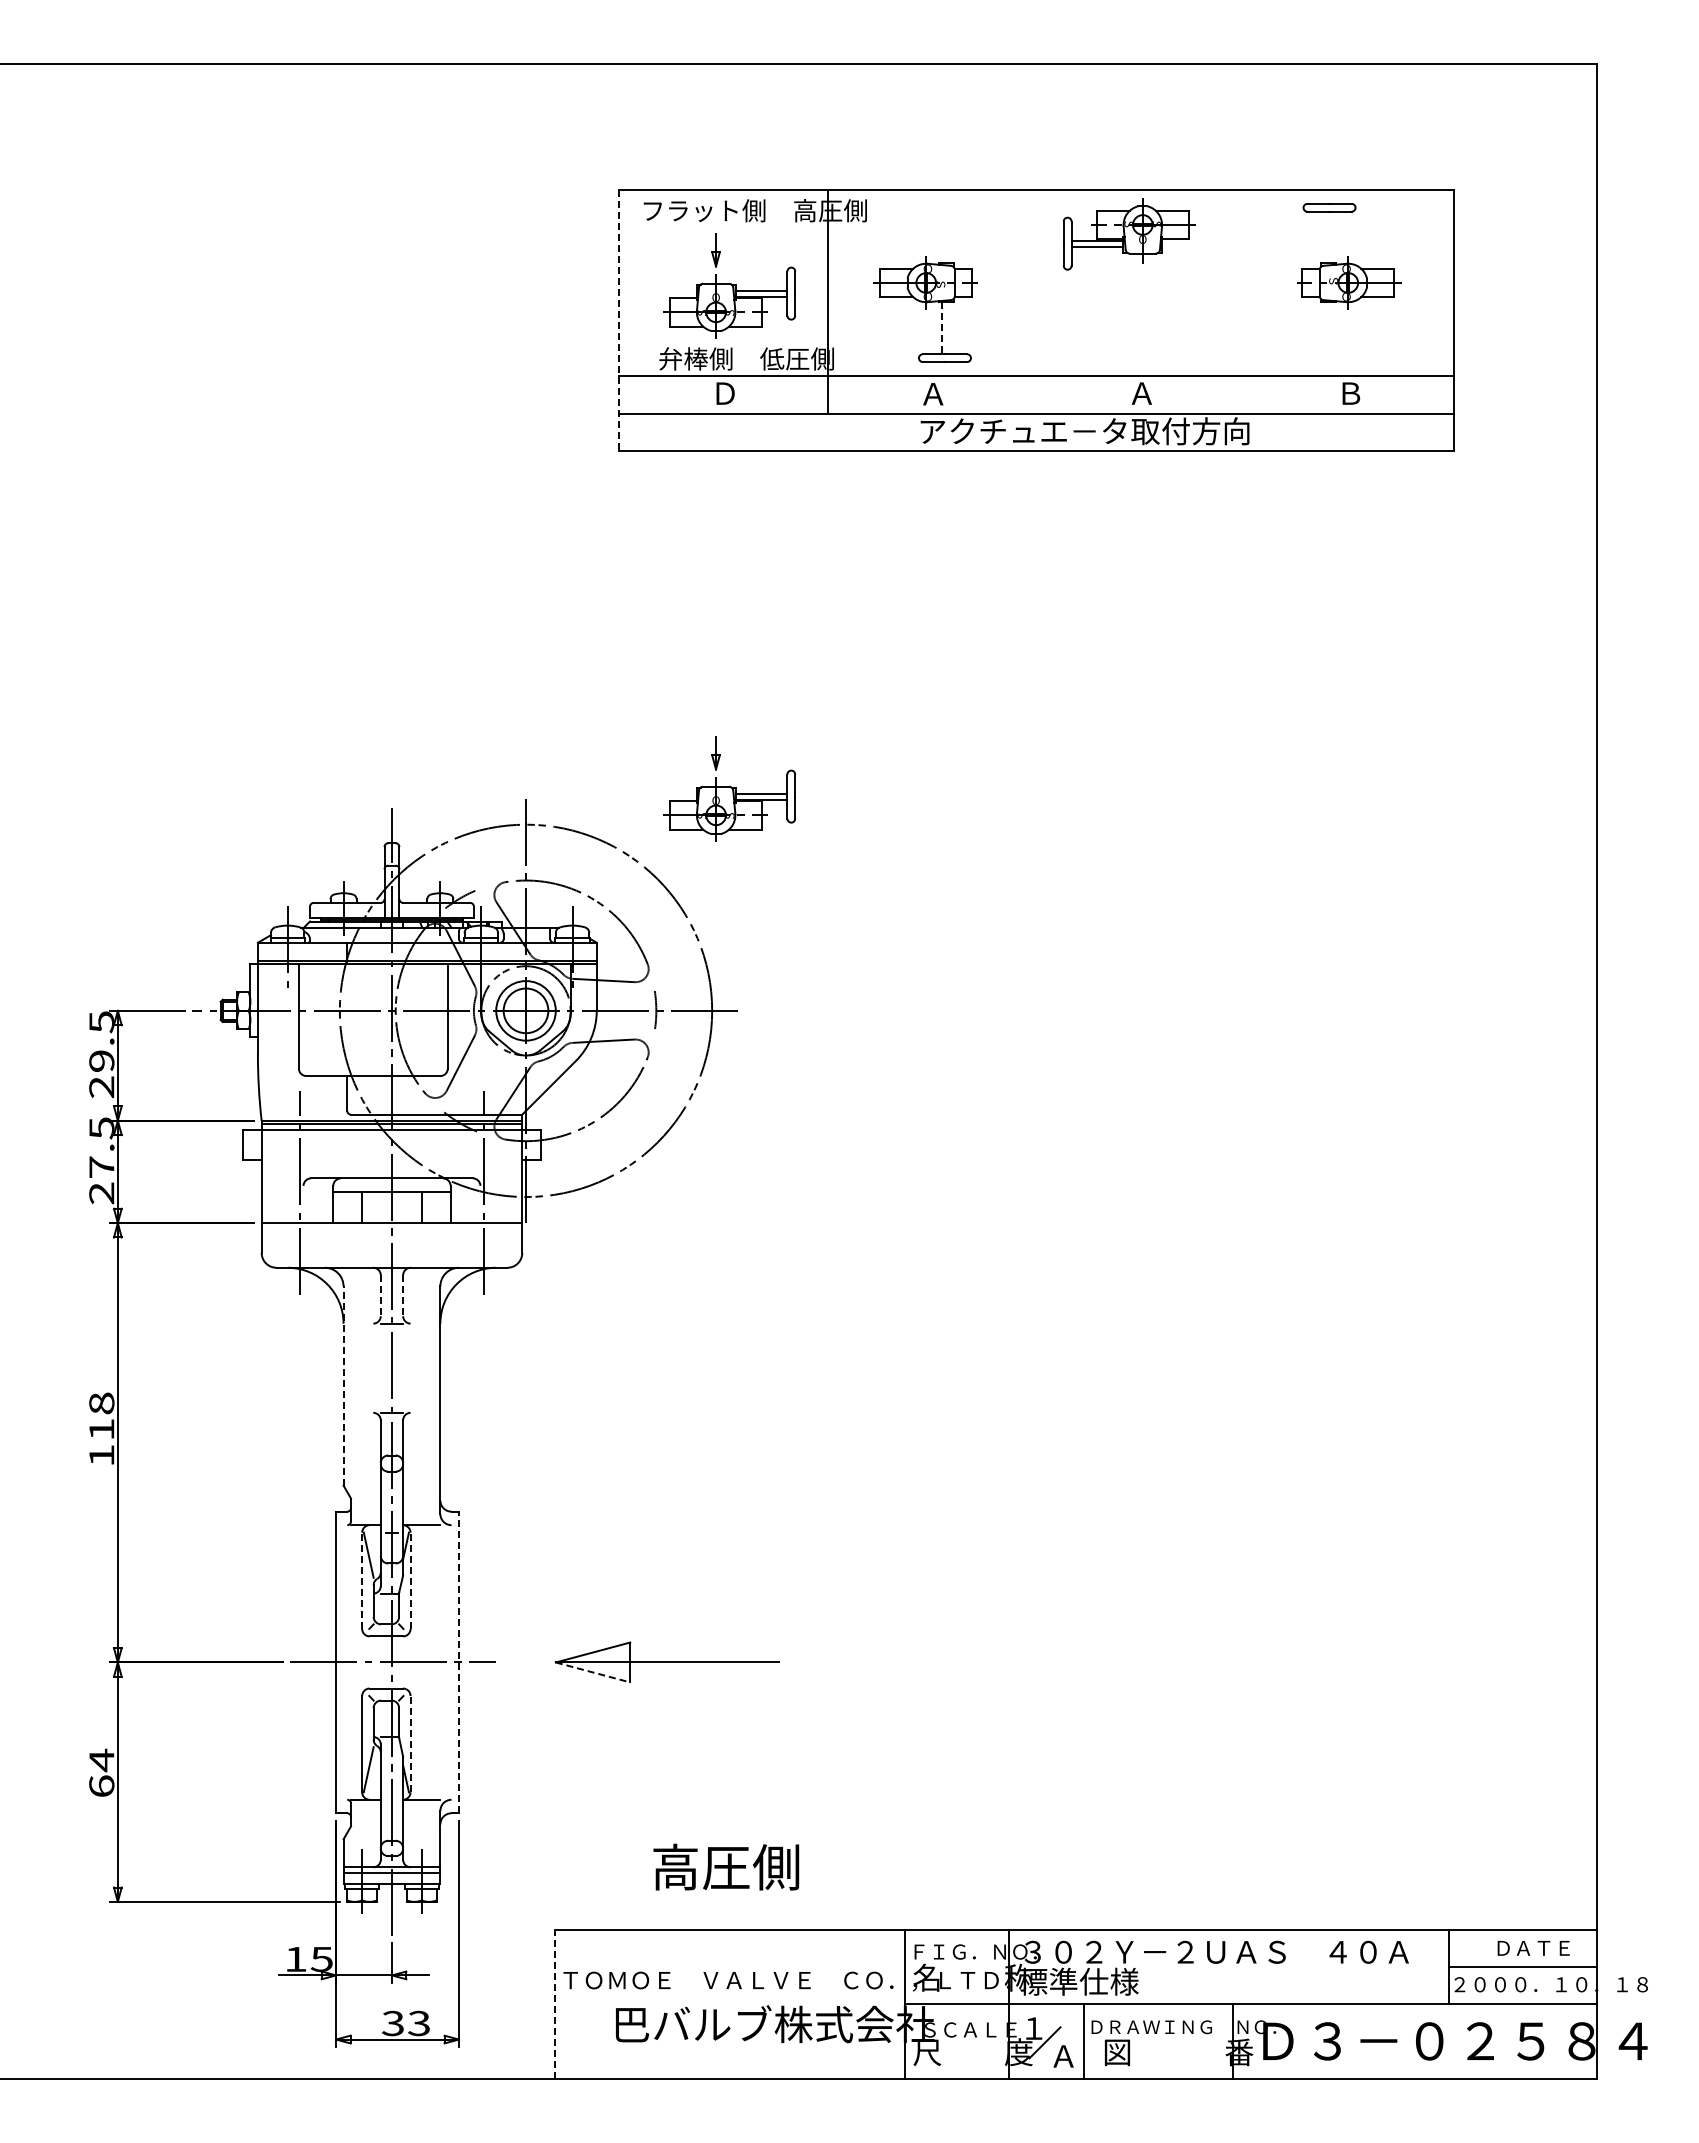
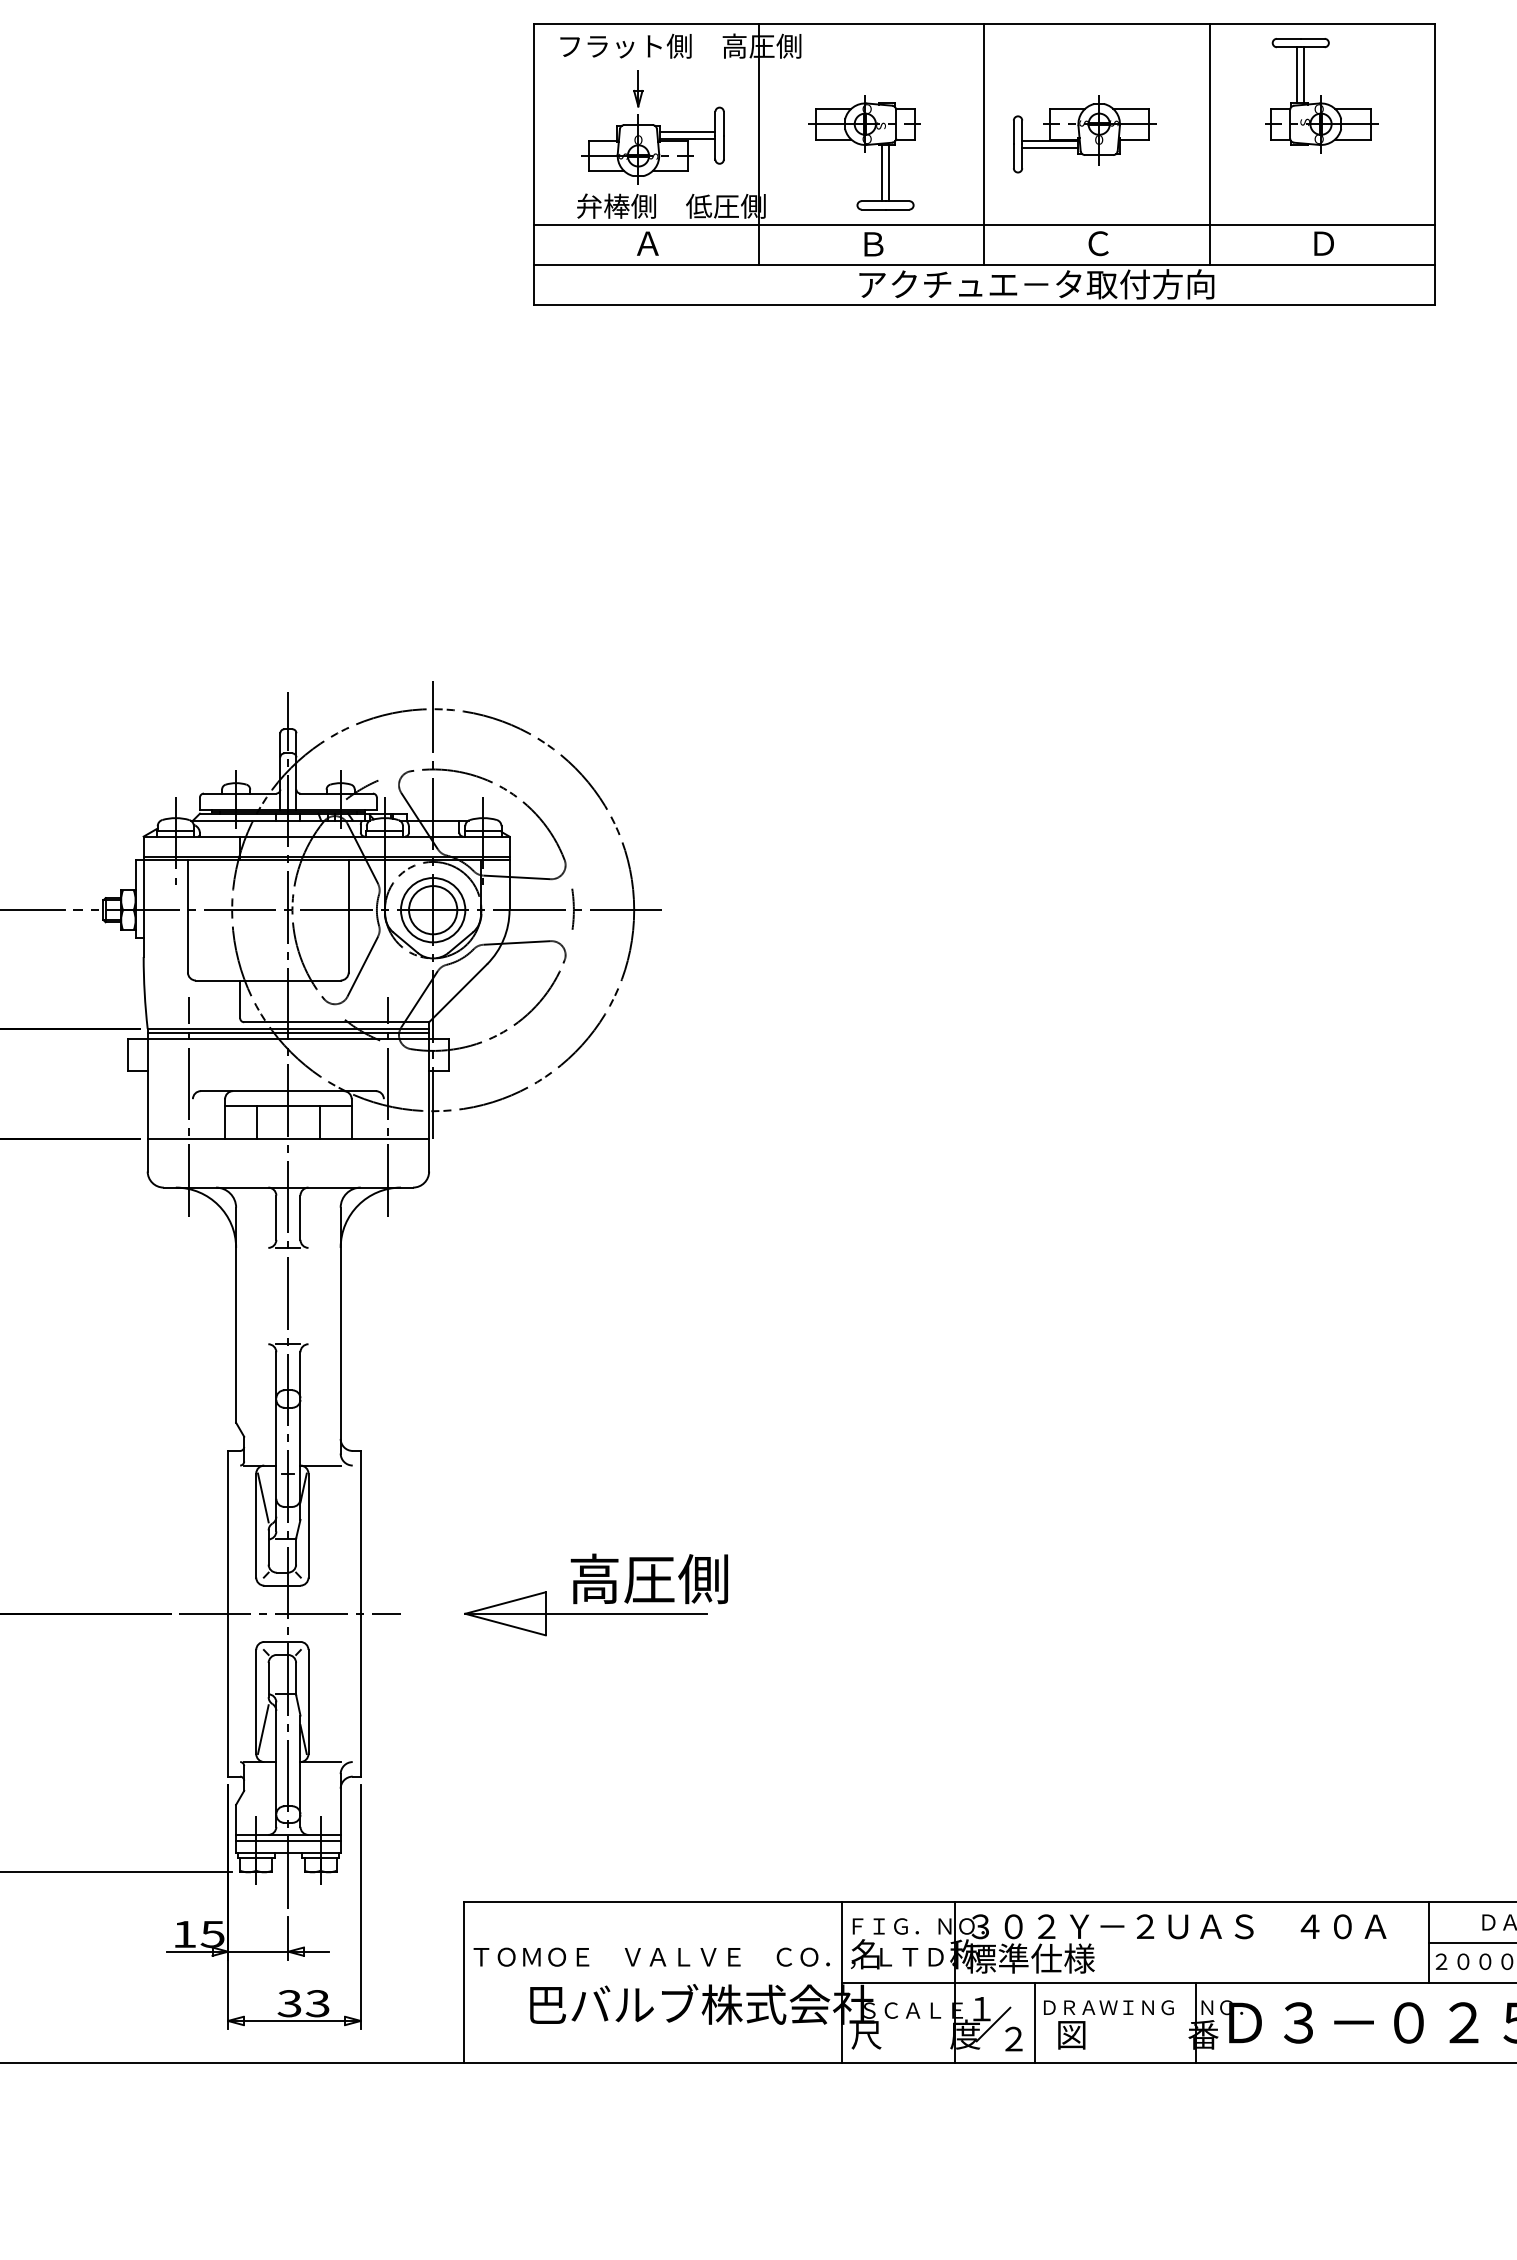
part: (1128, 234) -> (1083, 134), moved
line: (1326, 237) -> (1297, 75), added
line: (1332, 237) -> (1304, 75), added
line: (1036, 301) -> (984, 144), added
line: (1244, 301) -> (1208, 144), added
line: (619, 321) -> (534, 165), dashed -> solid
line: (941, 328) -> (881, 173), dashed -> solid
line: (948, 328) -> (889, 173), added
text: (724, 393) -> (647, 243), Ｄ -> Ａ
text: (1141, 393) -> (1097, 243), Ａ -> Ｃ
text: (1351, 393) -> (1324, 243), Ｂ -> Ｄ
text: (933, 394) -> (873, 244), Ａ -> Ｂ
part: (729, 788) -> (652, 670), removed
line: (380, 1296) -> (276, 1218), dashed -> solid
line: (403, 1296) -> (300, 1218), dashed -> solid
line: (343, 1386) -> (236, 1315), dashed -> solid
line: (362, 1580) -> (256, 1525), dashed -> solid
line: (410, 1580) -> (308, 1525), dashed -> solid
line: (458, 1662) -> (360, 1613), dashed -> solid
line: (593, 1672) -> (506, 1624), dashed -> solid
line: (410, 1743) -> (308, 1701), dashed -> solid
text: (726, 1866) -> (649, 1578), moved
line: (554, 2003) -> (463, 1982), dashed -> solid
text: (1063, 2056) -> (1013, 2039), Ａ -> ２

